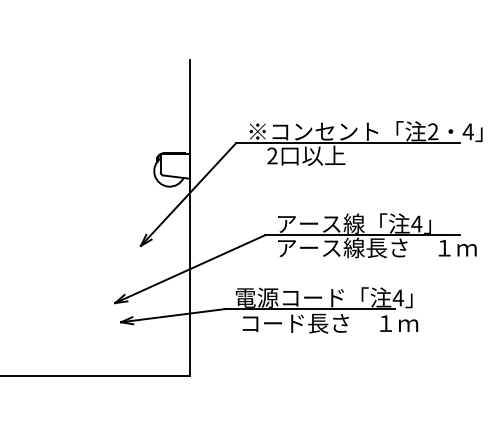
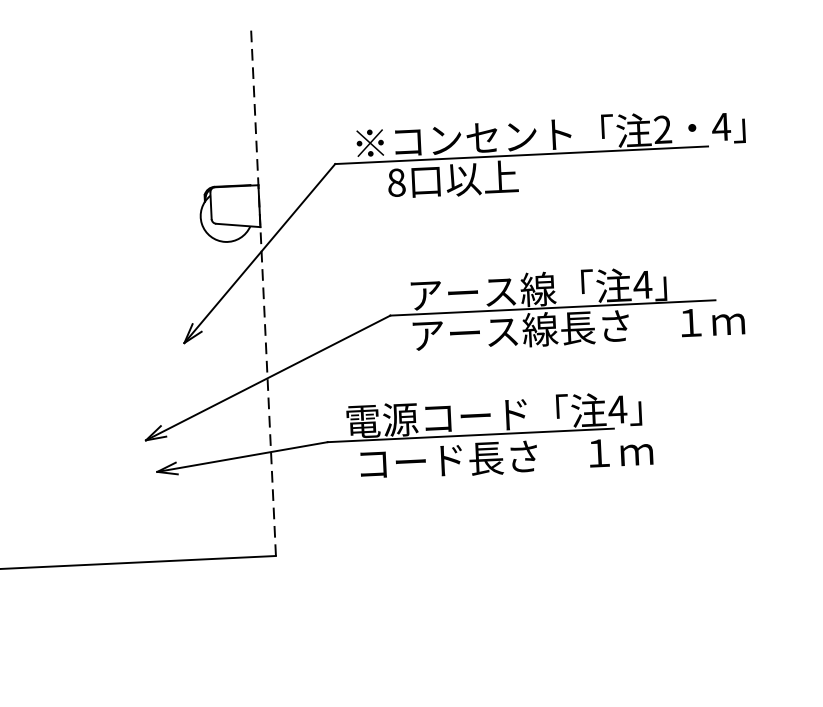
text: (272, 155) -> (396, 181), 2 -> 8
line: (189, 218) -> (263, 293), solid -> dashed

